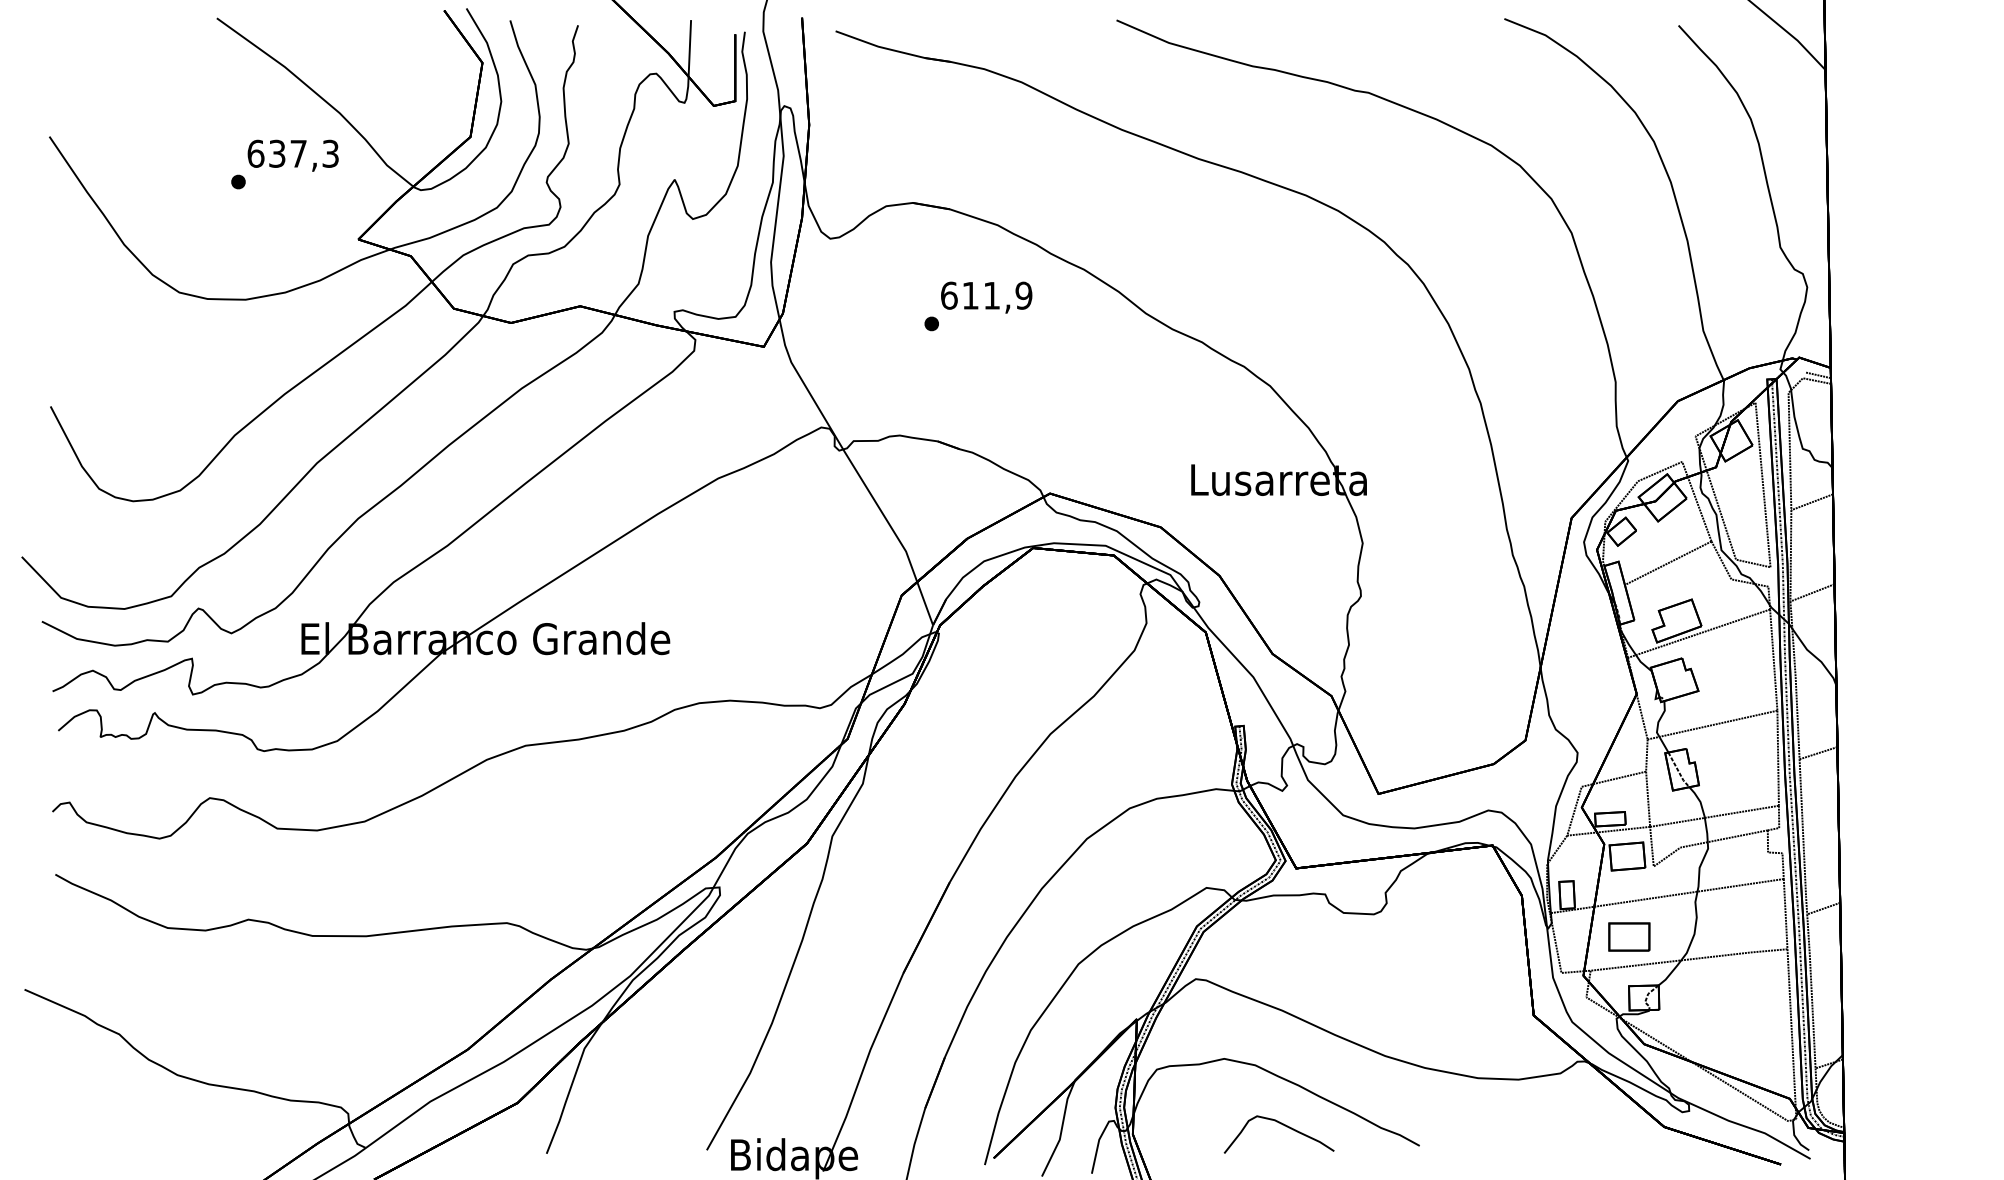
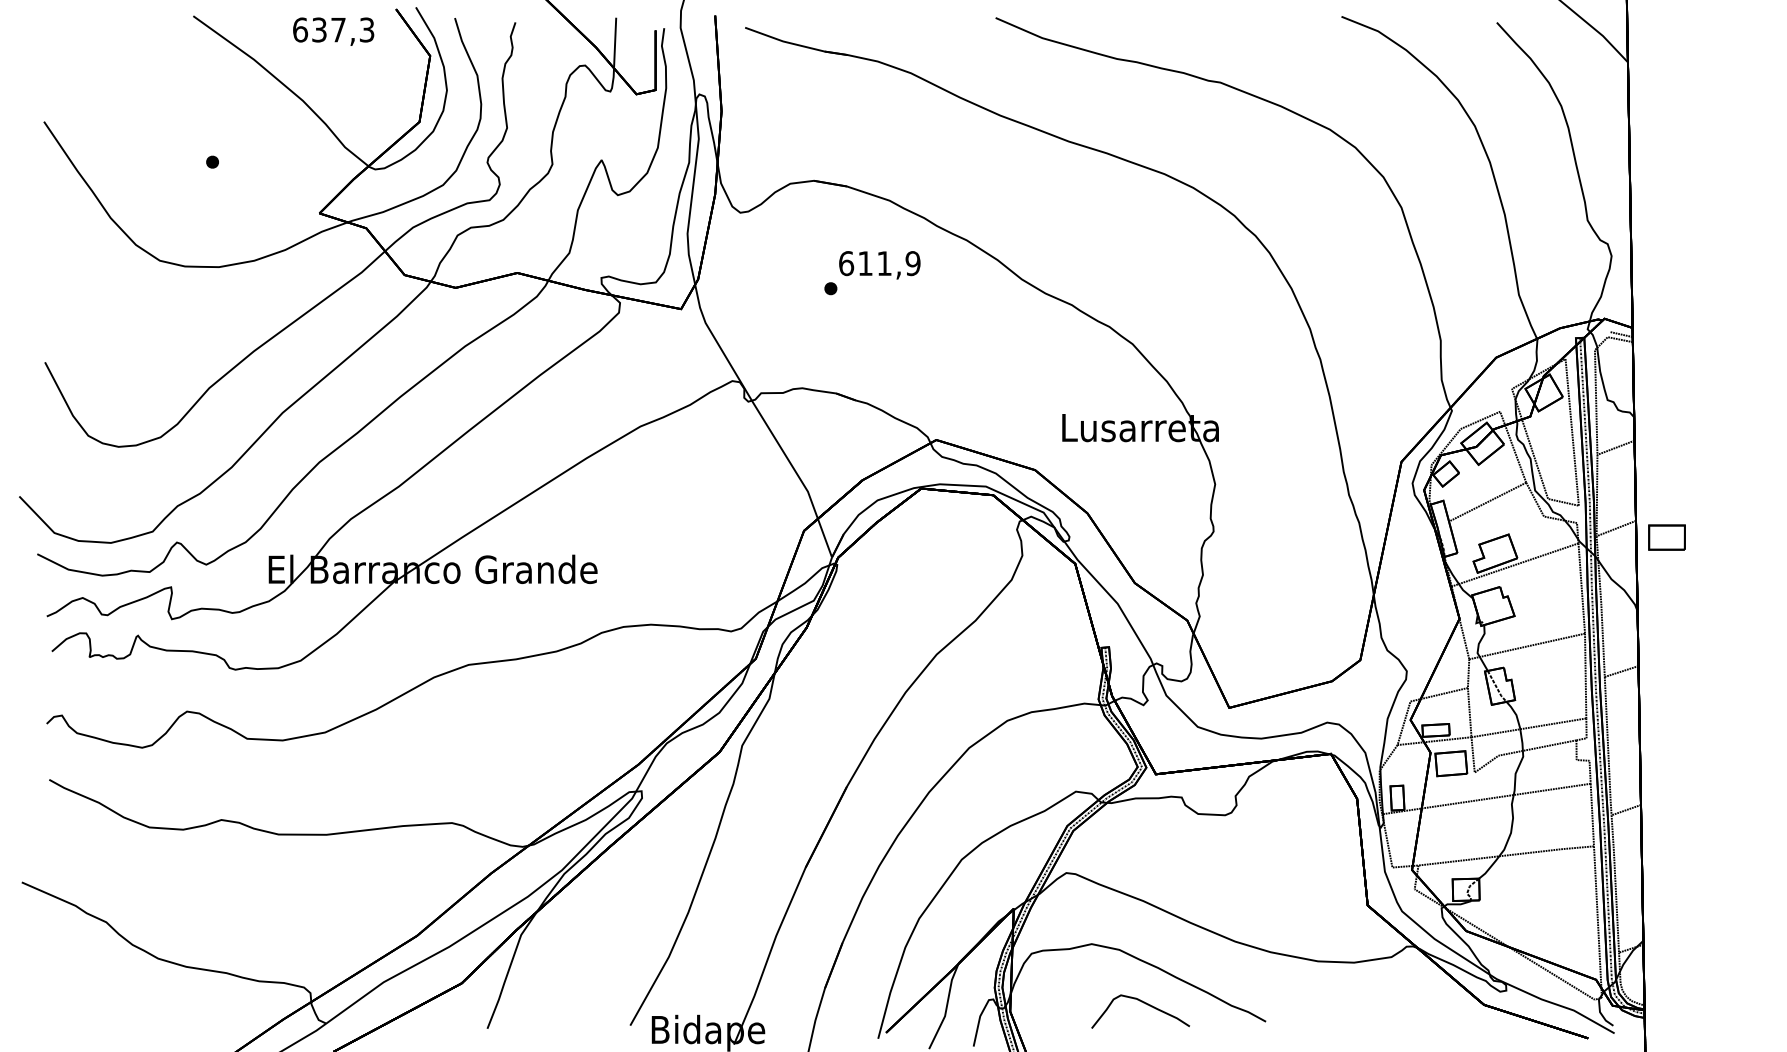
text: (292, 155) -> (333, 31), moved
part: (1629, 936) -> (1667, 537), moved

